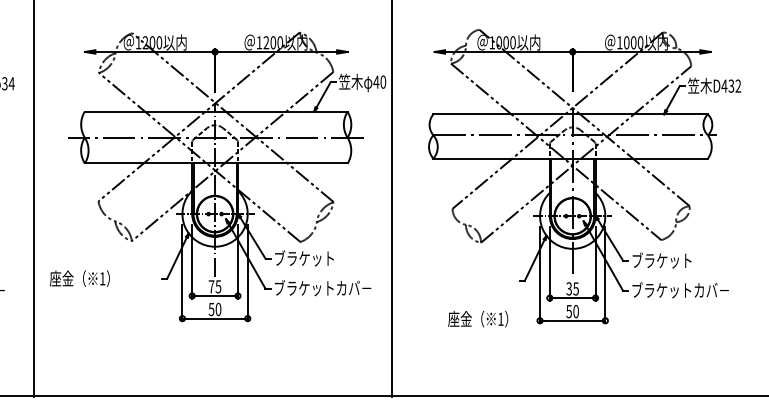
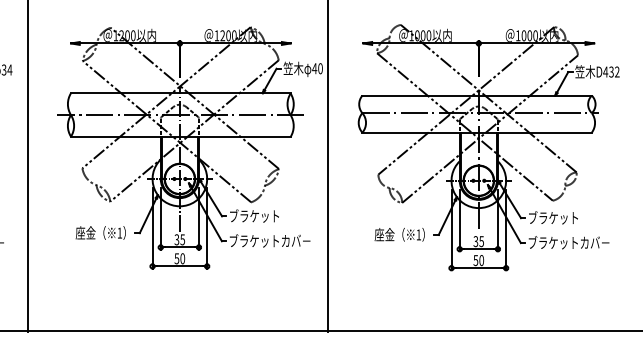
text: (79, 278) -> (100, 232), moved
text: (211, 286) -> (176, 239), 75 -> 35
text: (477, 318) -> (399, 234), moved

